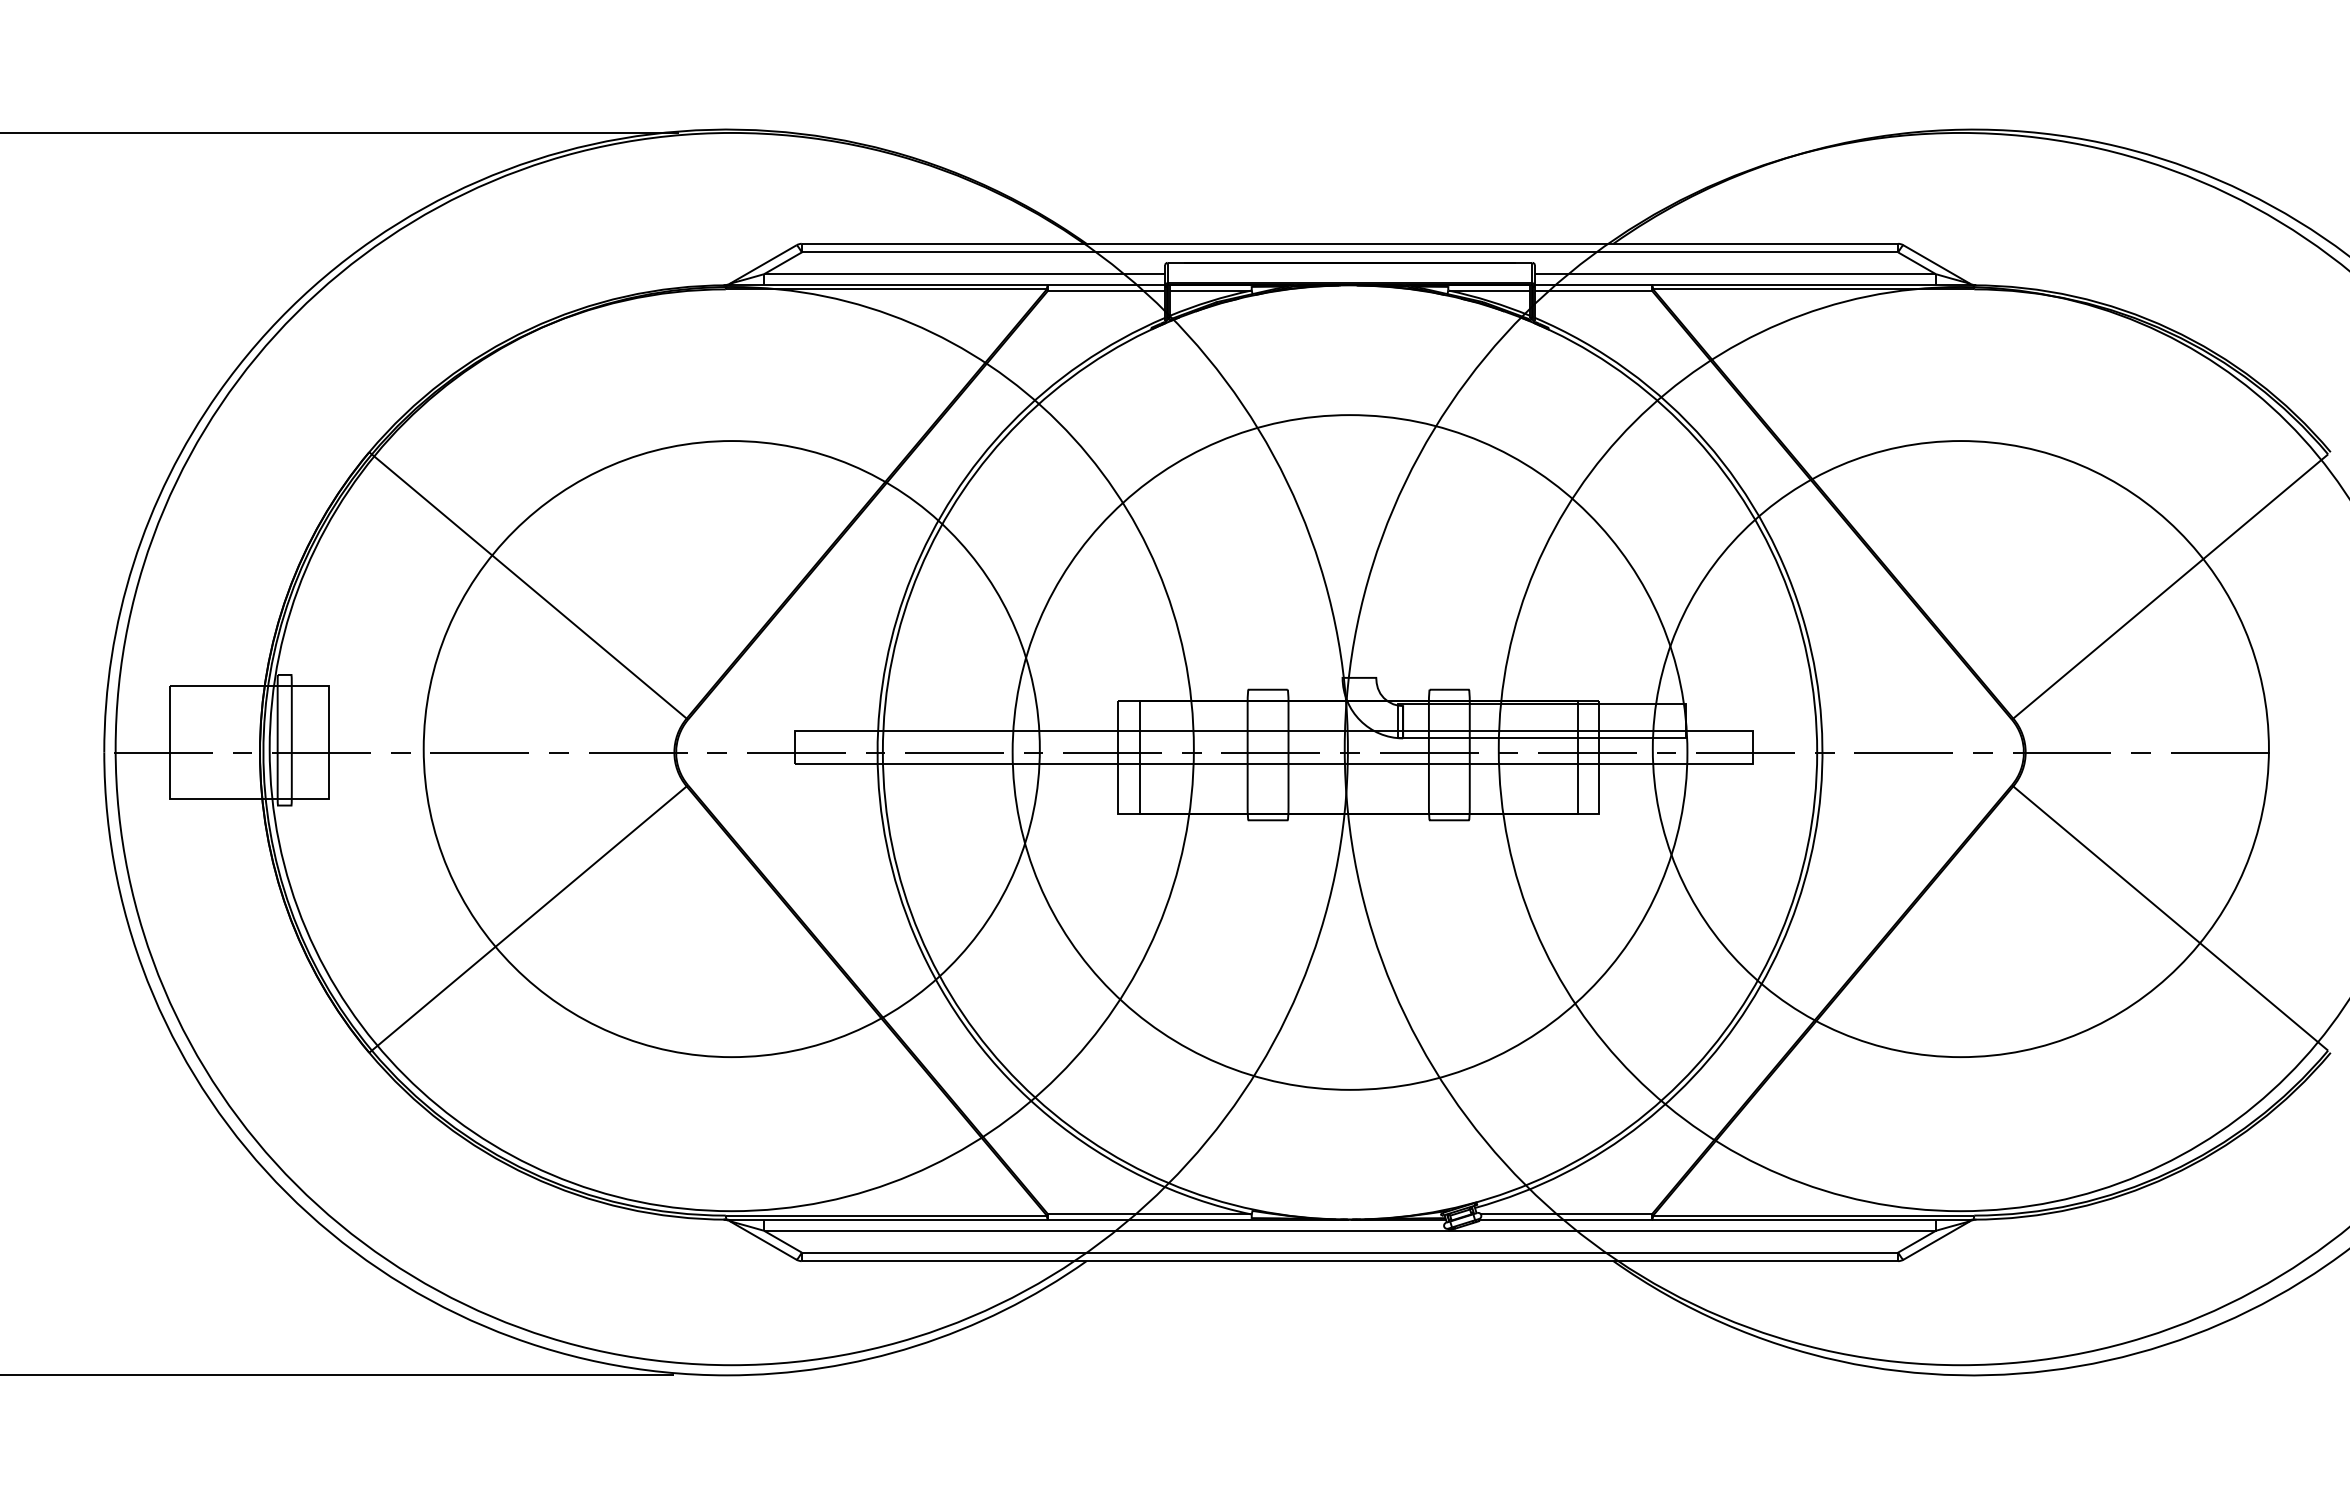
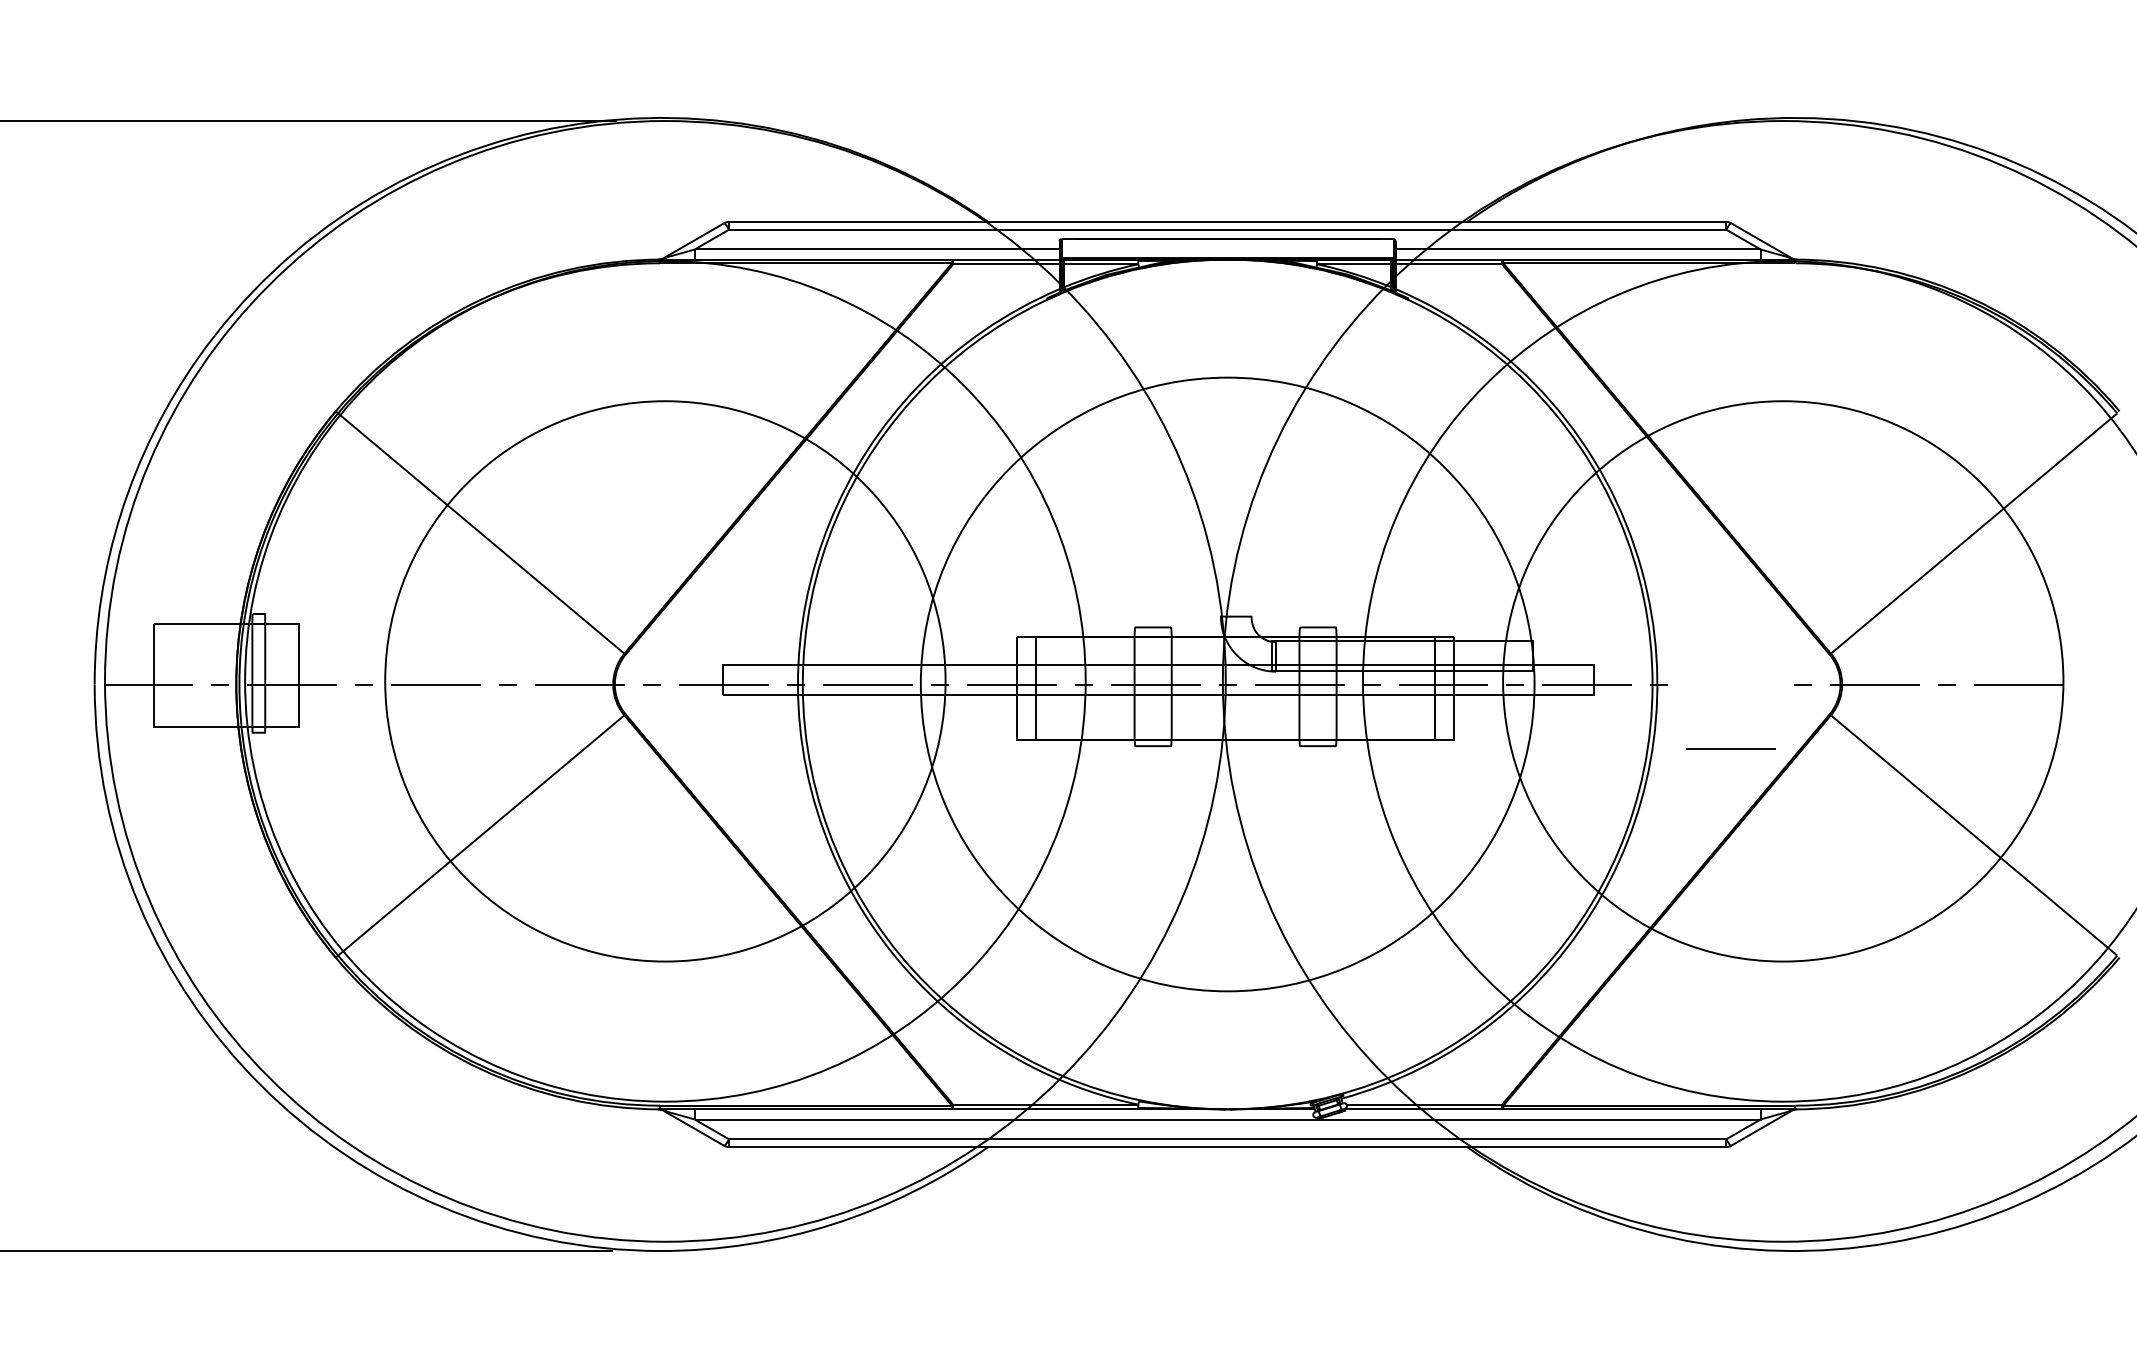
line: (1903, 752) -> (1731, 749), moved

